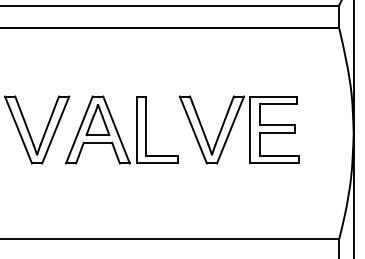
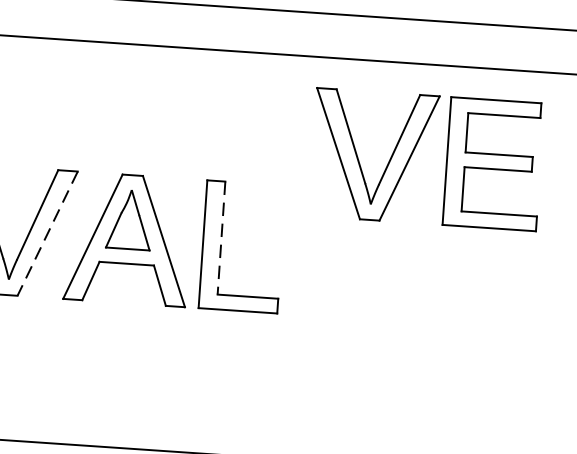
line: (146, 126) -> (221, 238), solid -> dashed
part: (232, 128) -> (413, 155), moved
line: (55, 130) -> (47, 234), solid -> dashed

